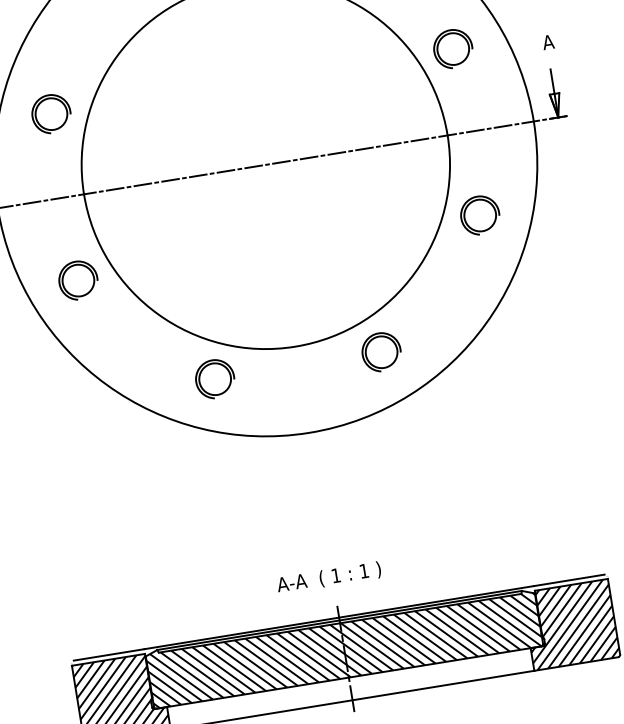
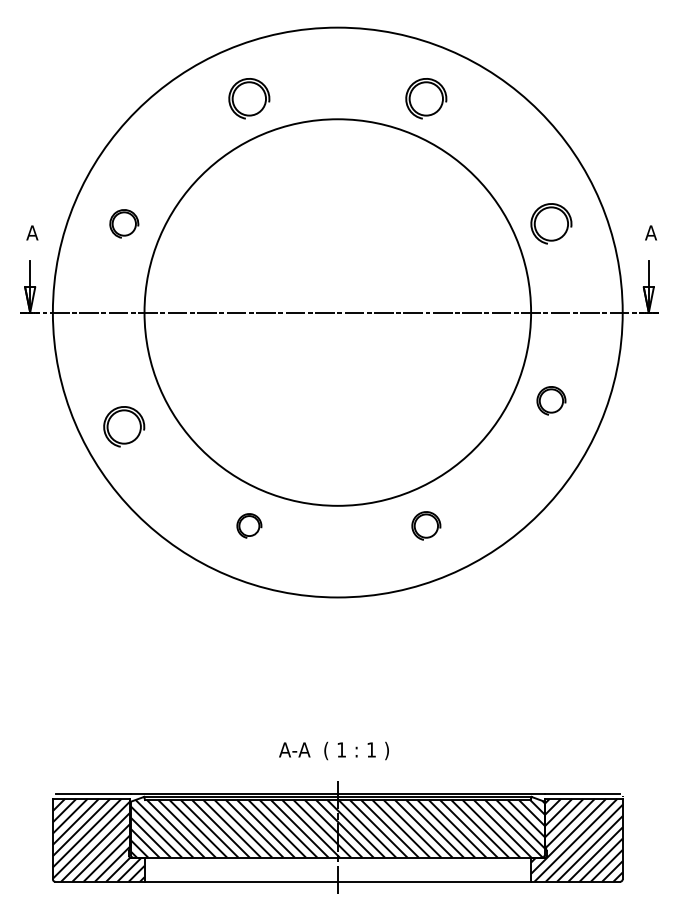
part: (51, 113) -> (124, 223), size x0.7
part: (480, 215) -> (551, 400), size x0.7
part: (78, 280) -> (124, 426), moved
part: (381, 351) -> (426, 525), size x0.7
part: (215, 378) -> (249, 525), size x0.6

